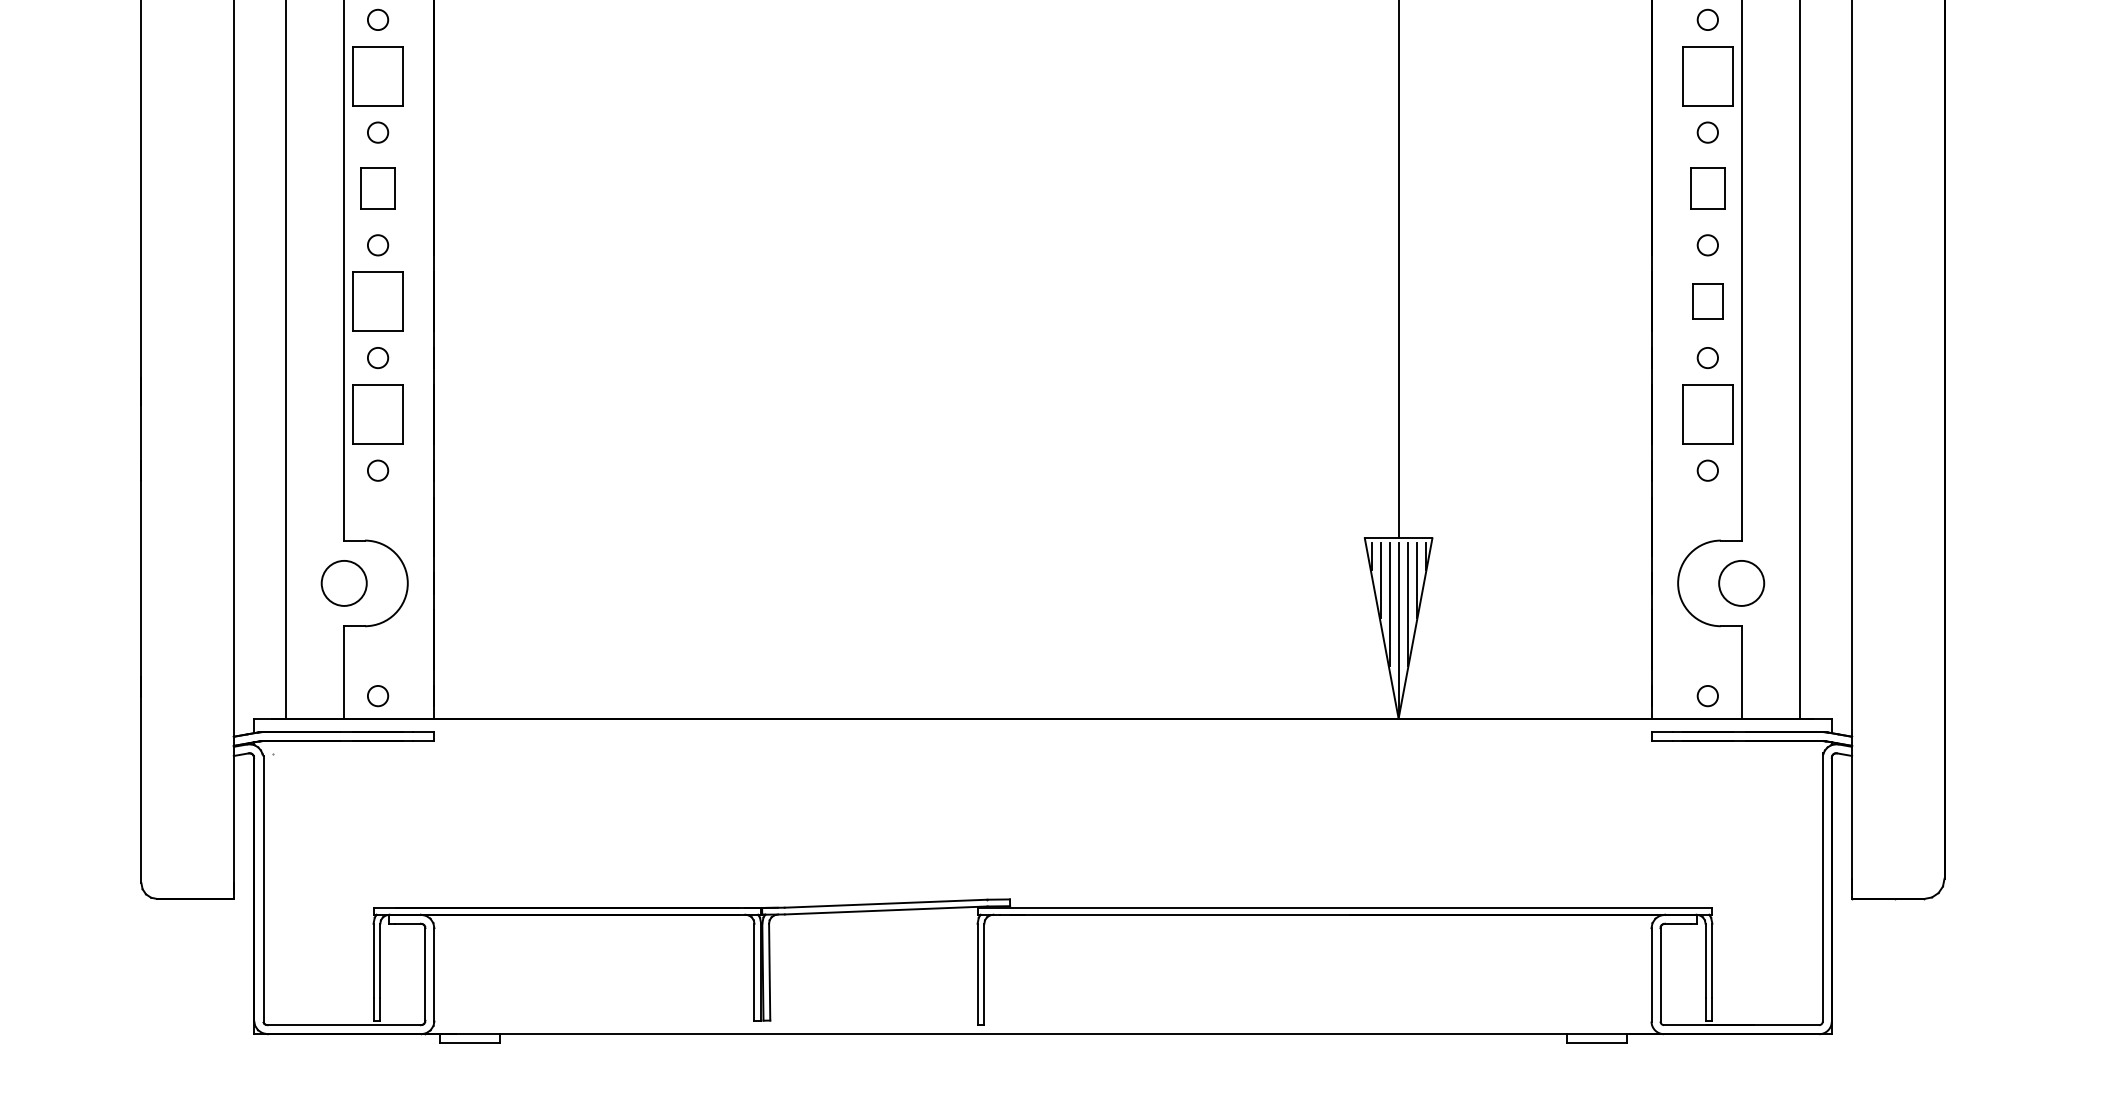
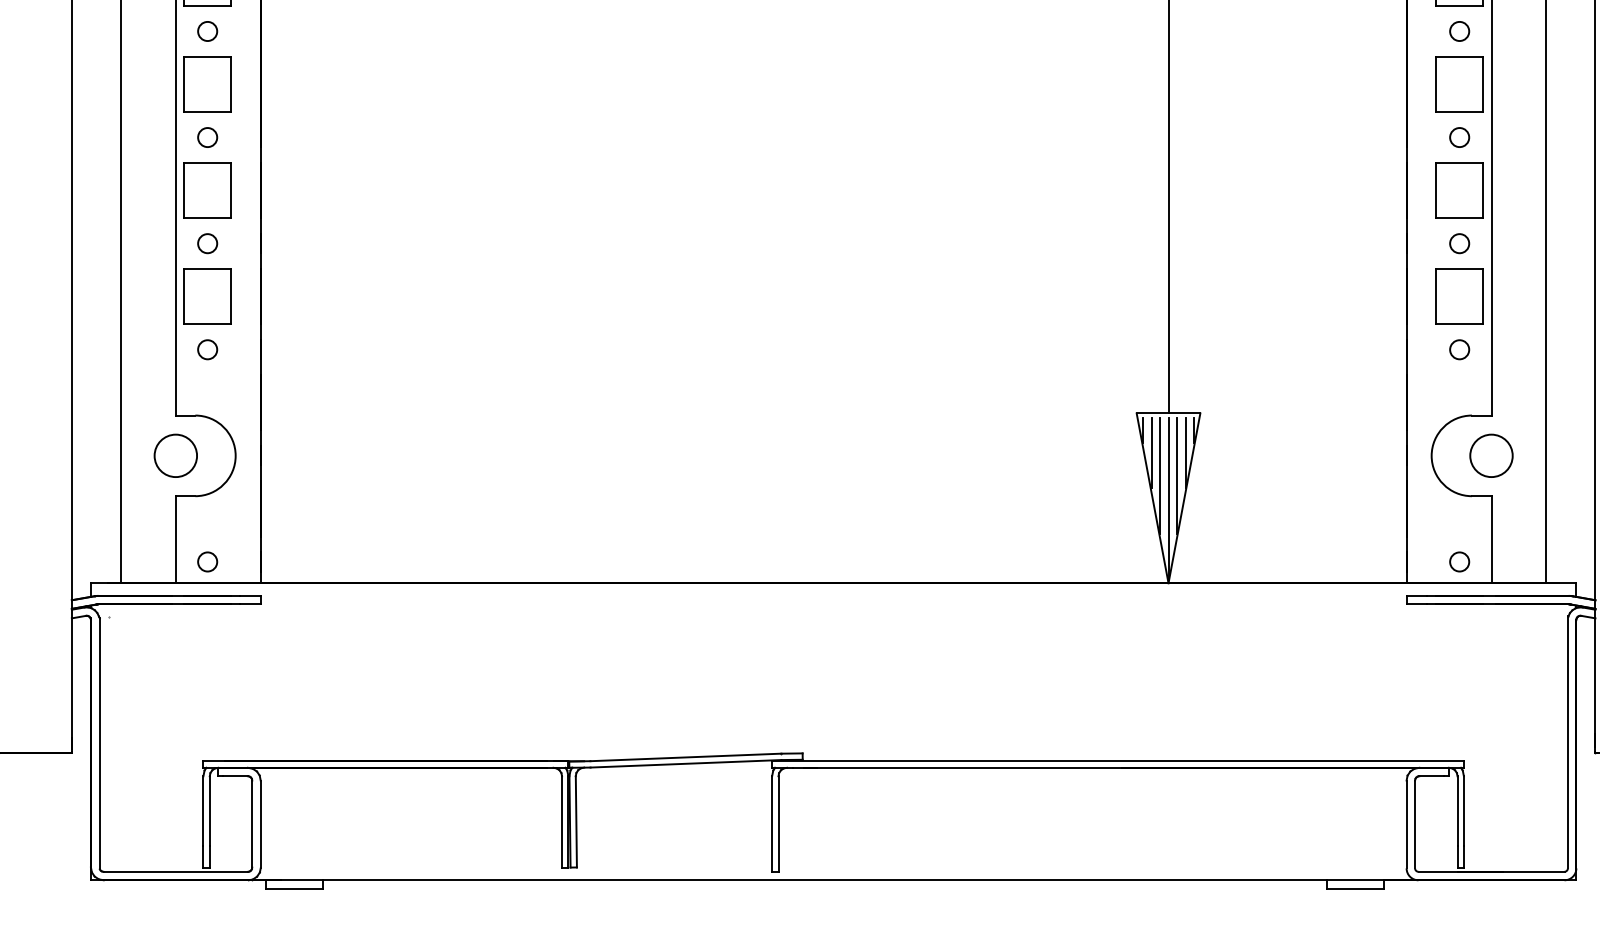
part: (377, 188) -> (207, 84), size x1.43
part: (1707, 188) -> (1459, 84), size x1.43
part: (1707, 301) -> (1459, 190), size x1.67

